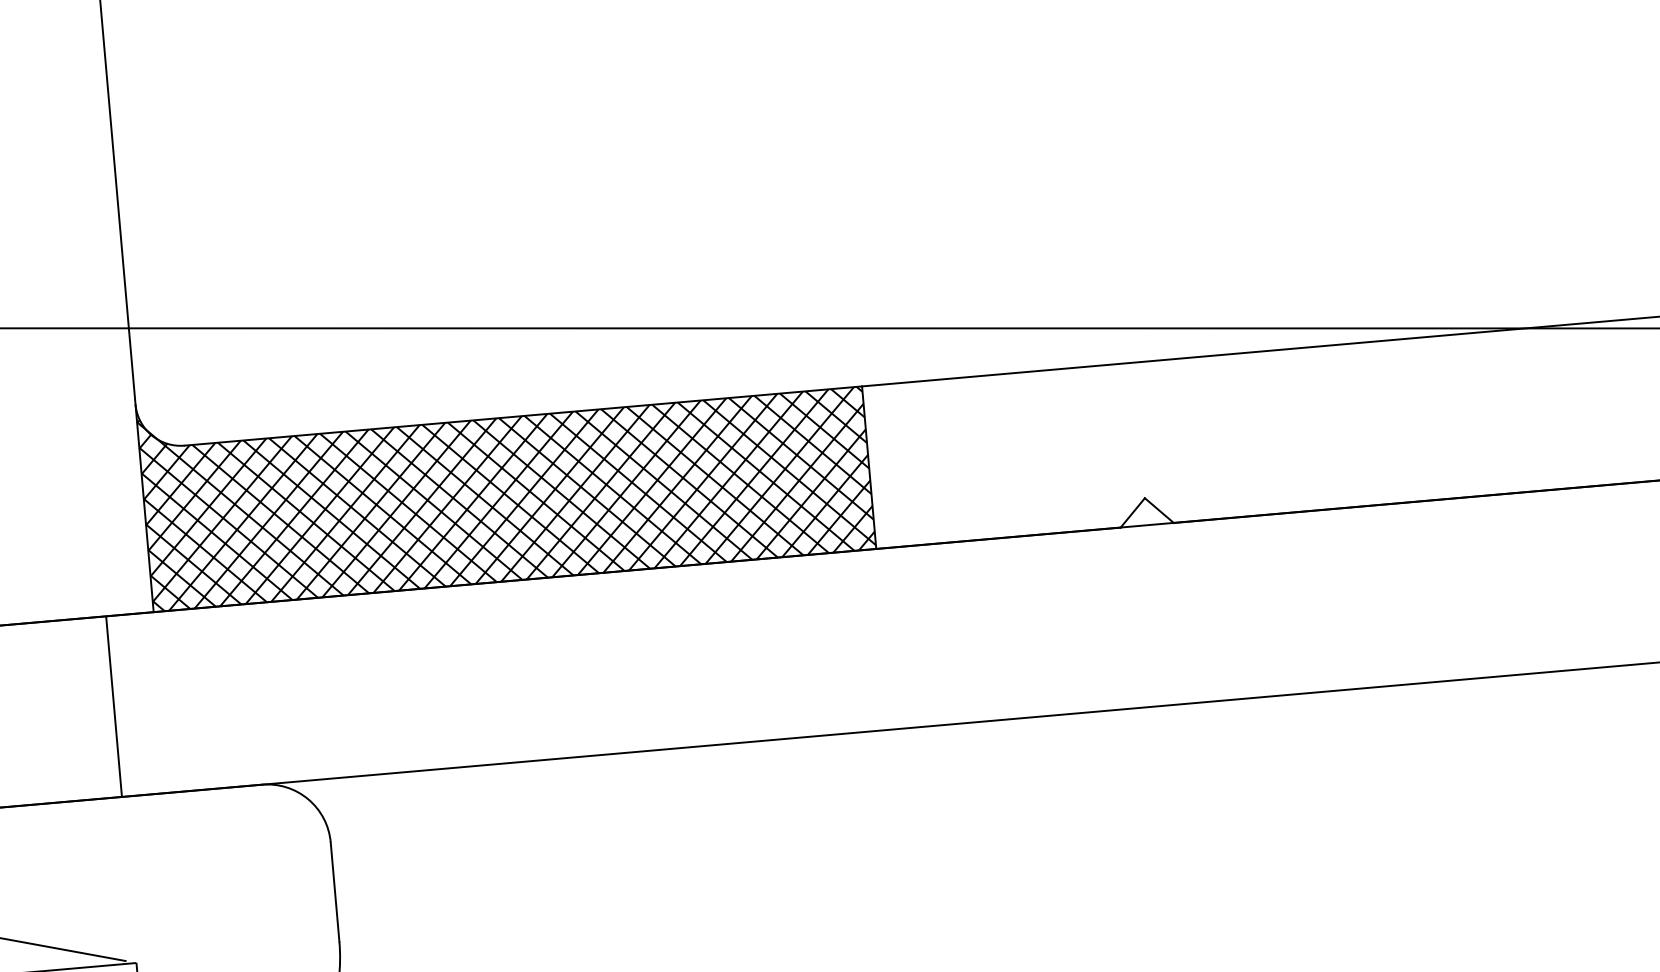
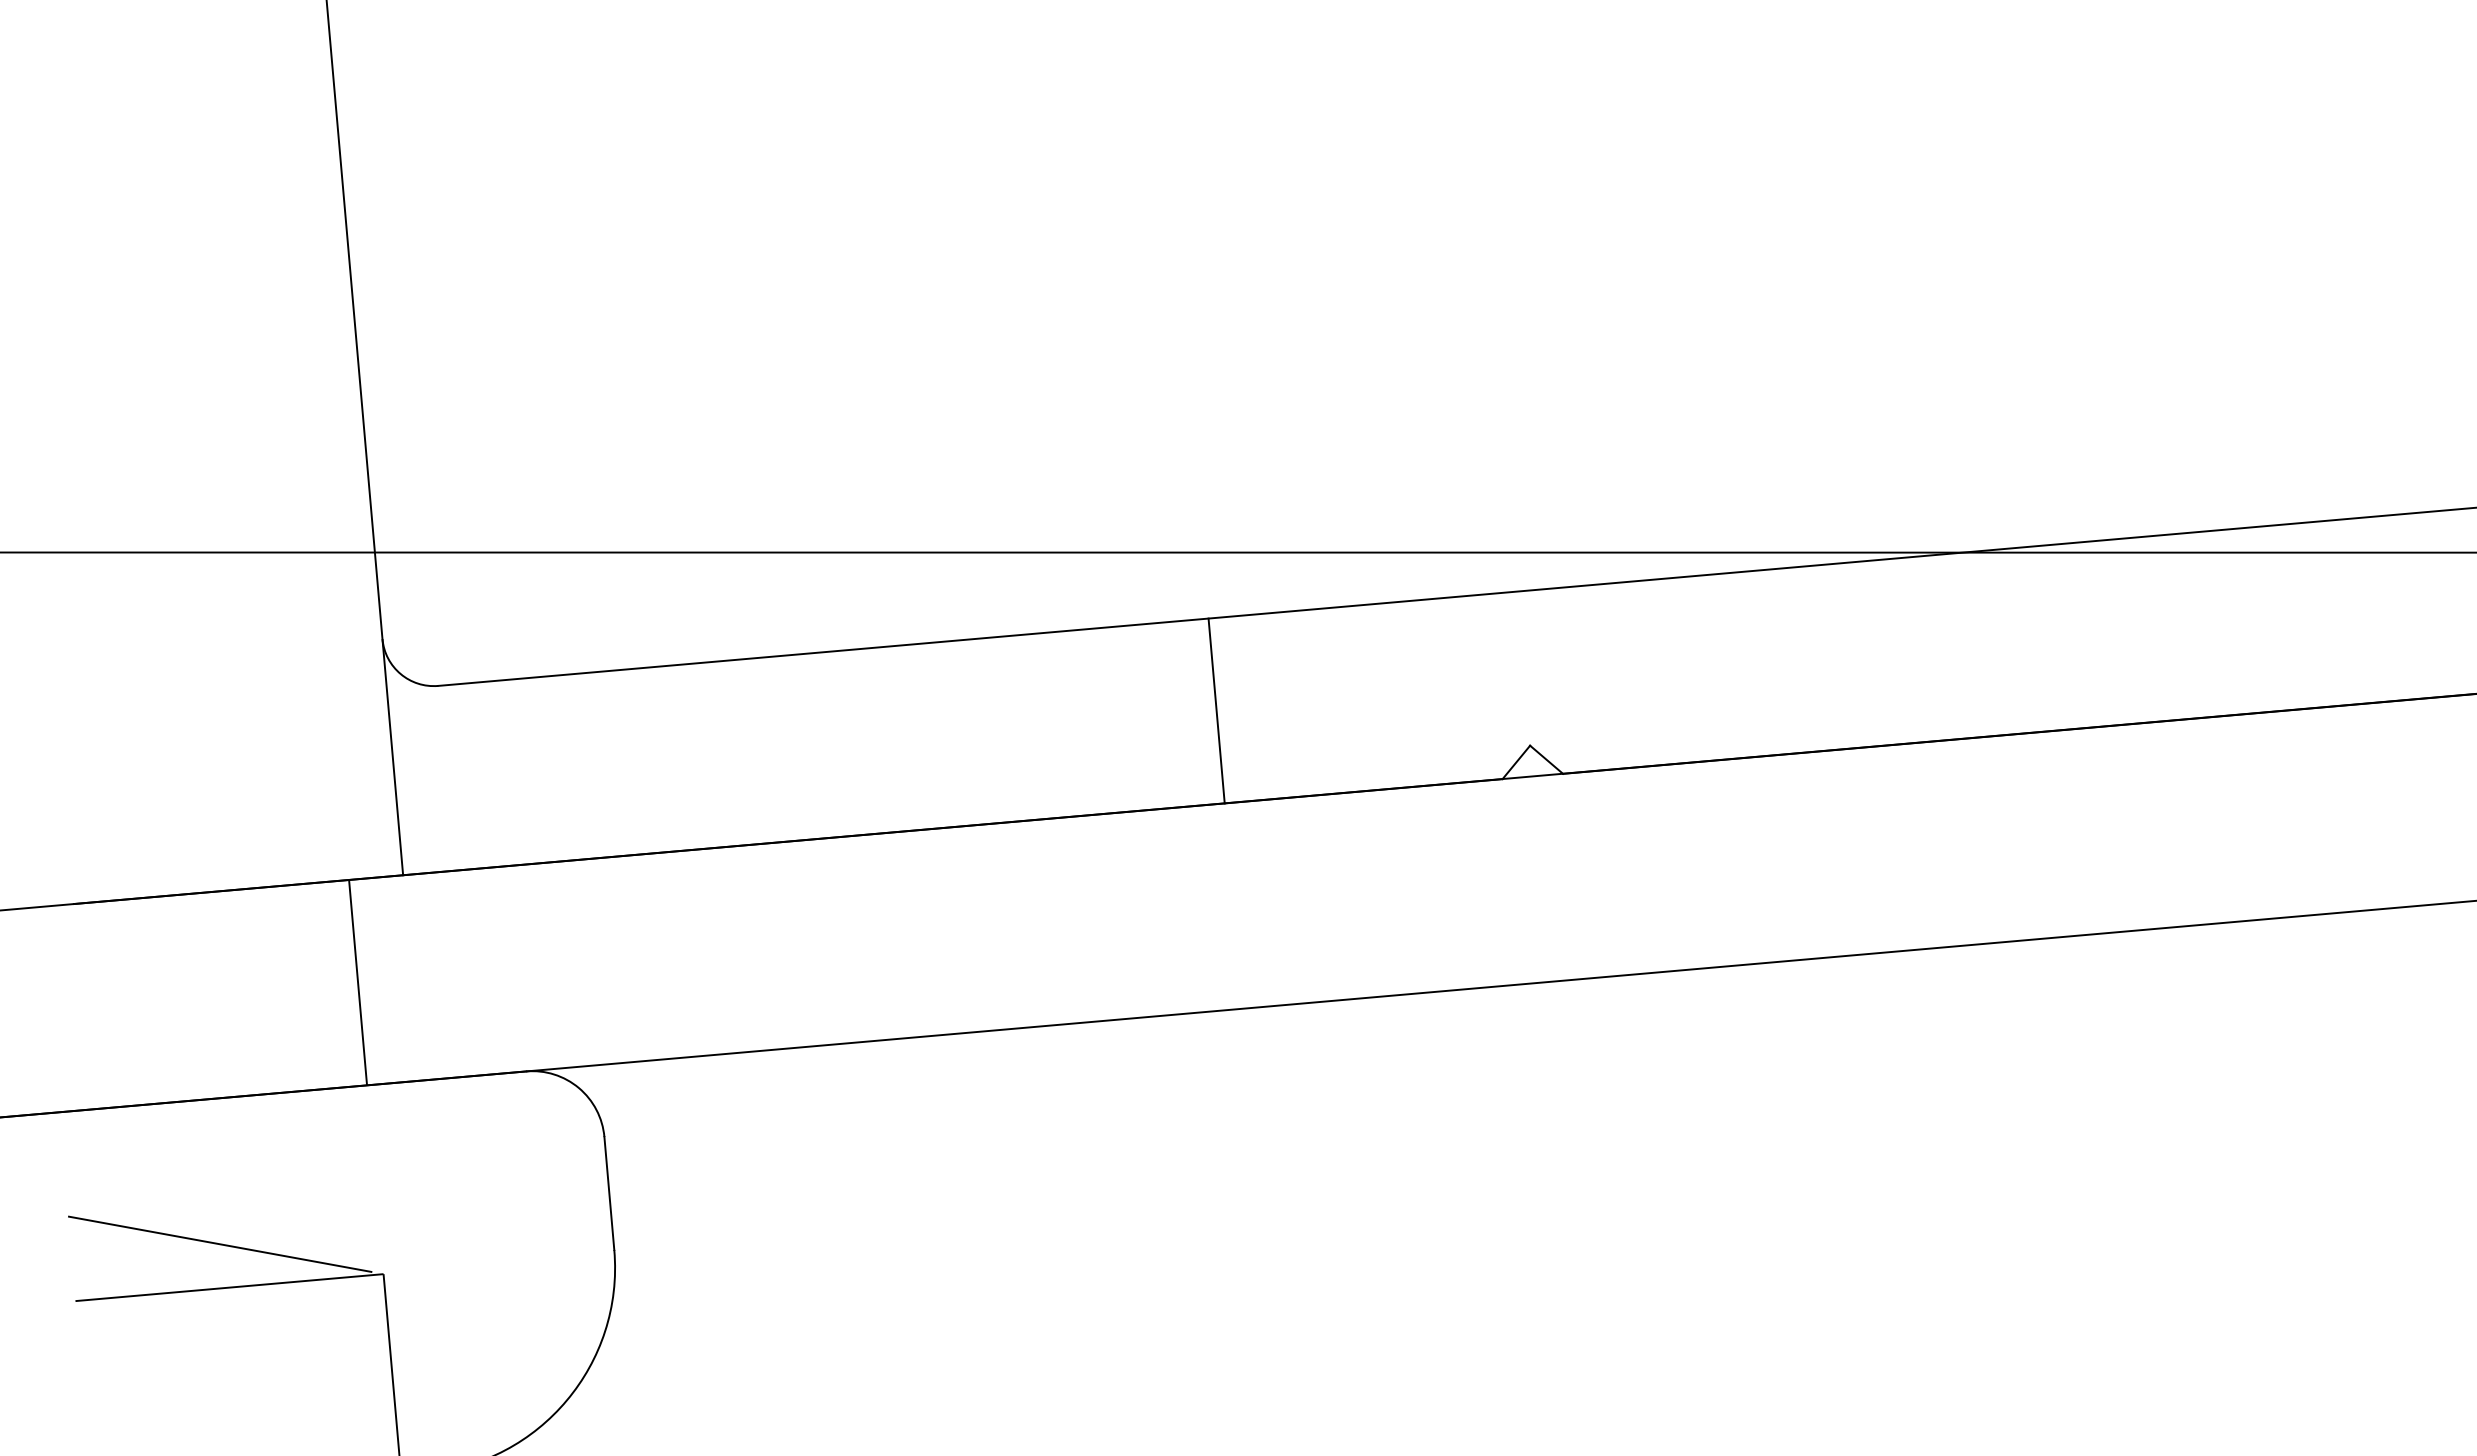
hatch: (506, 498) -> (804, 746), removed

